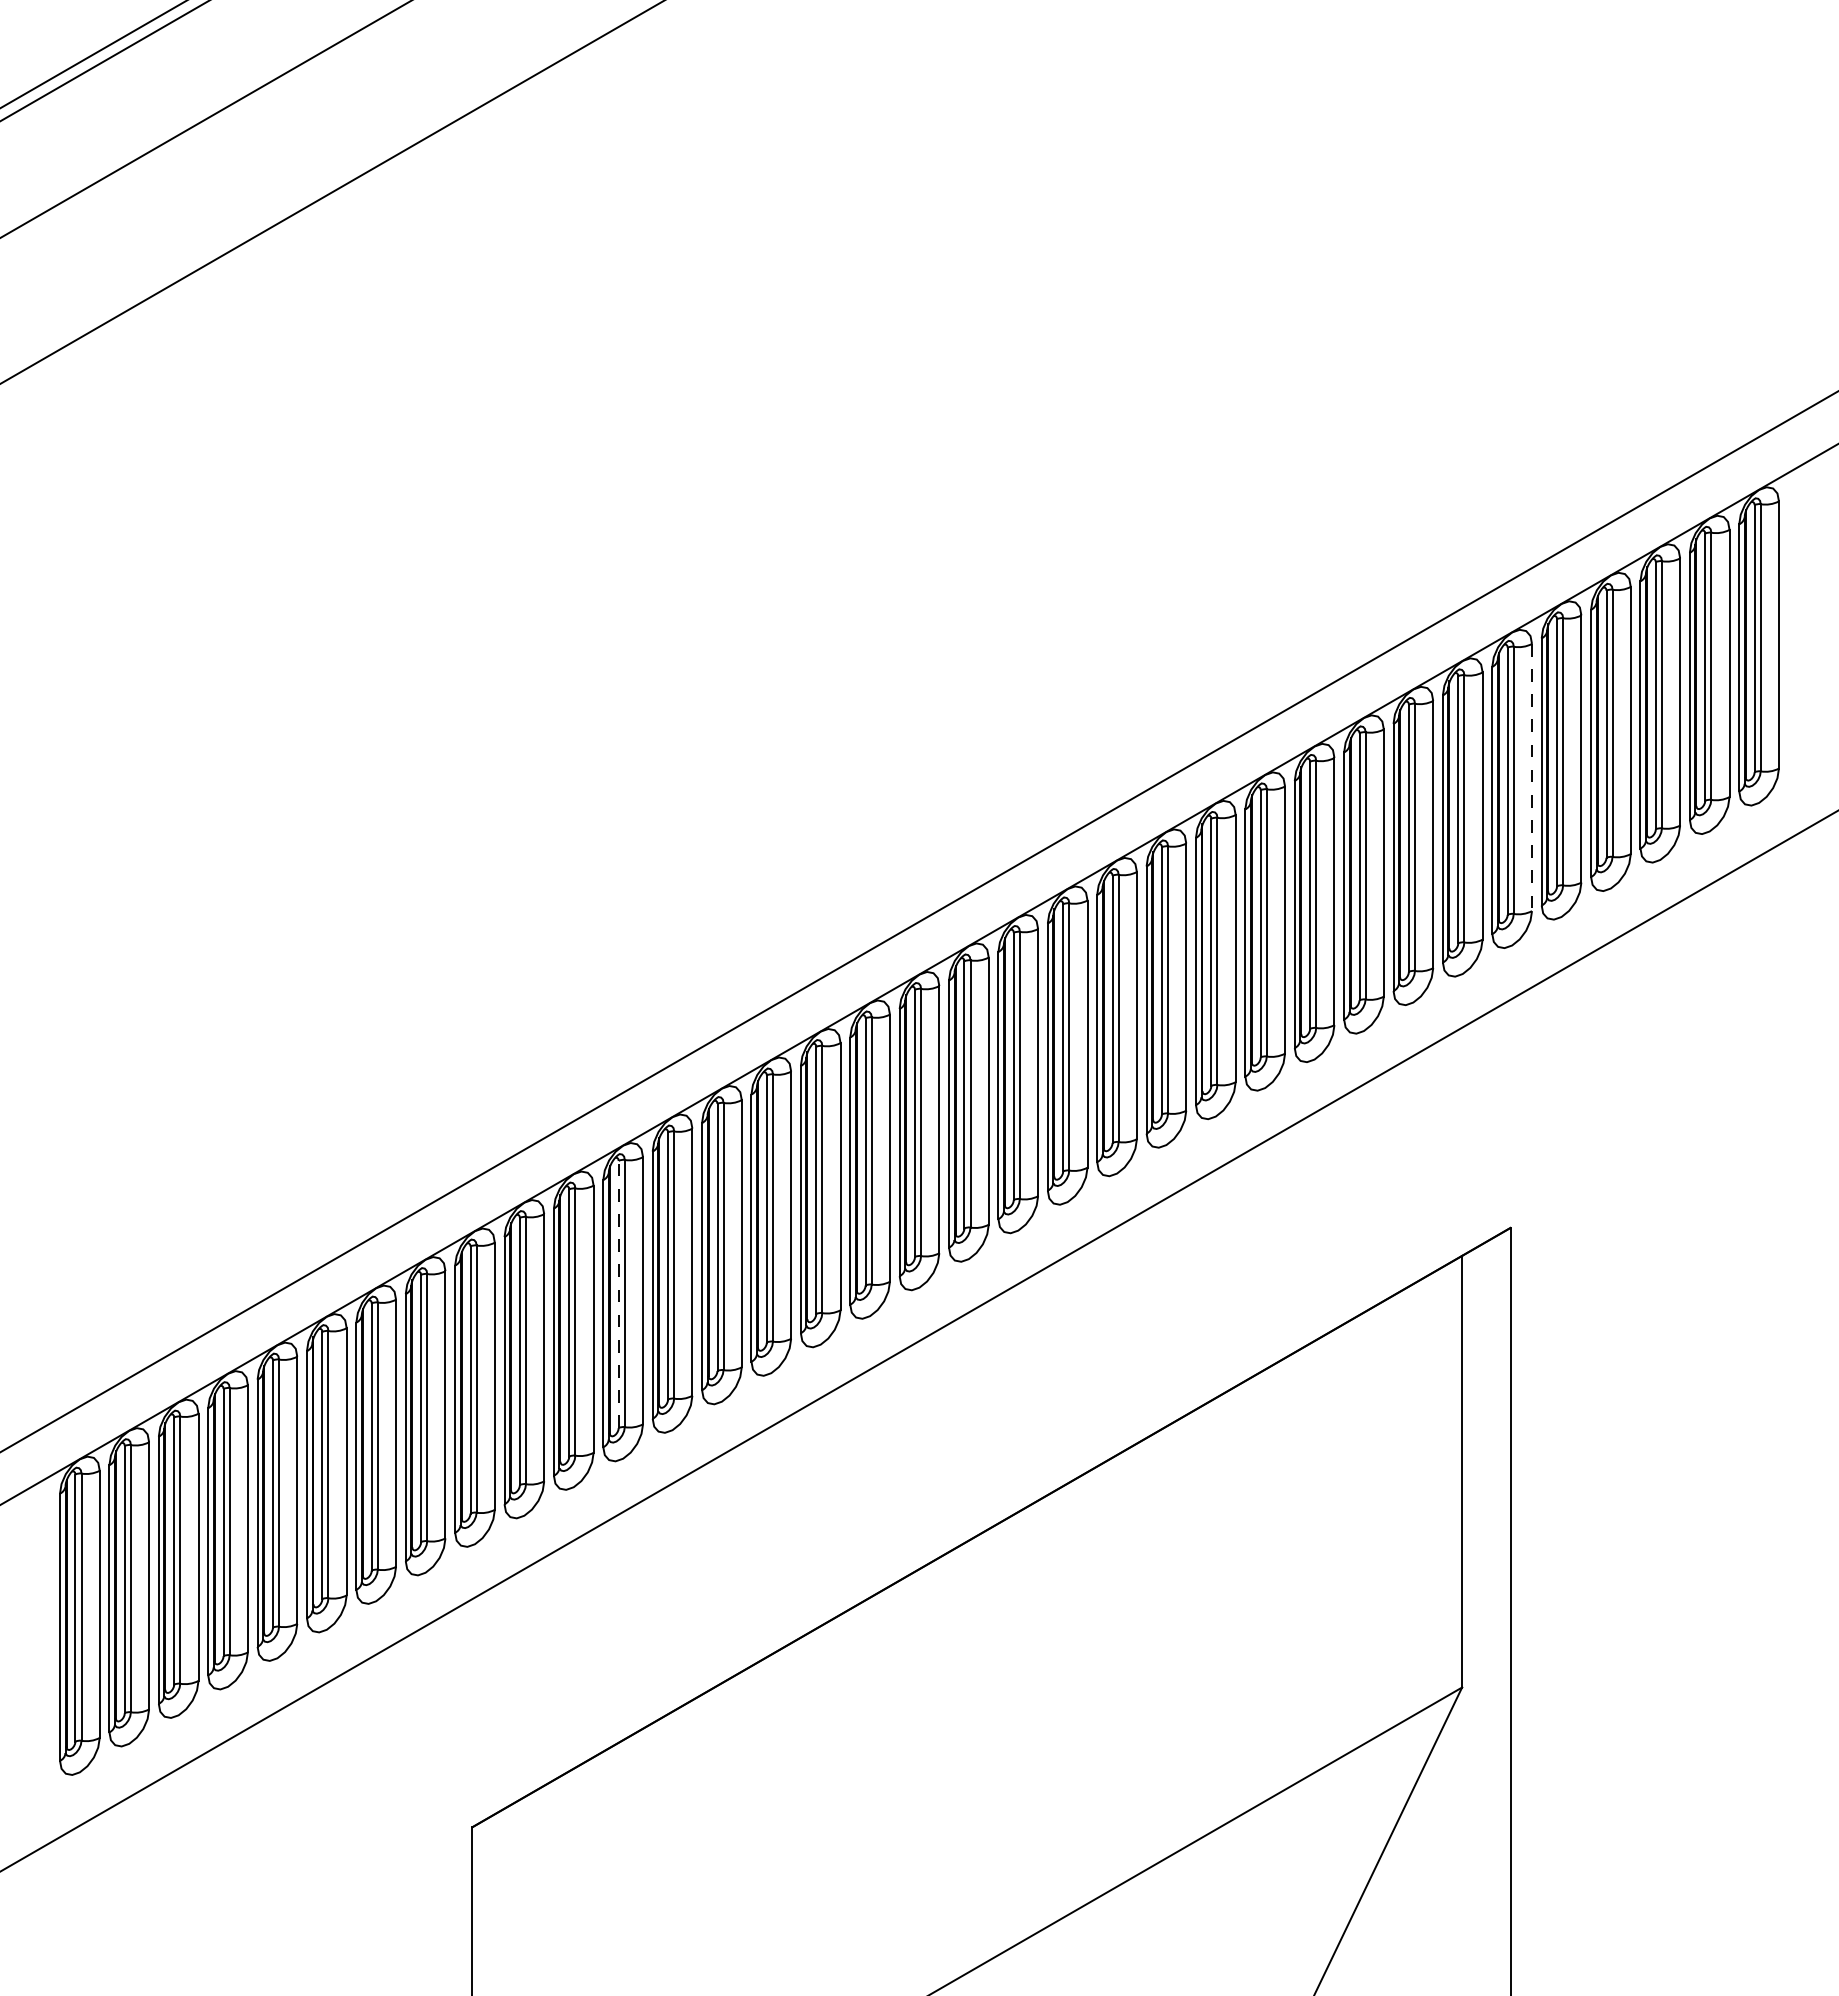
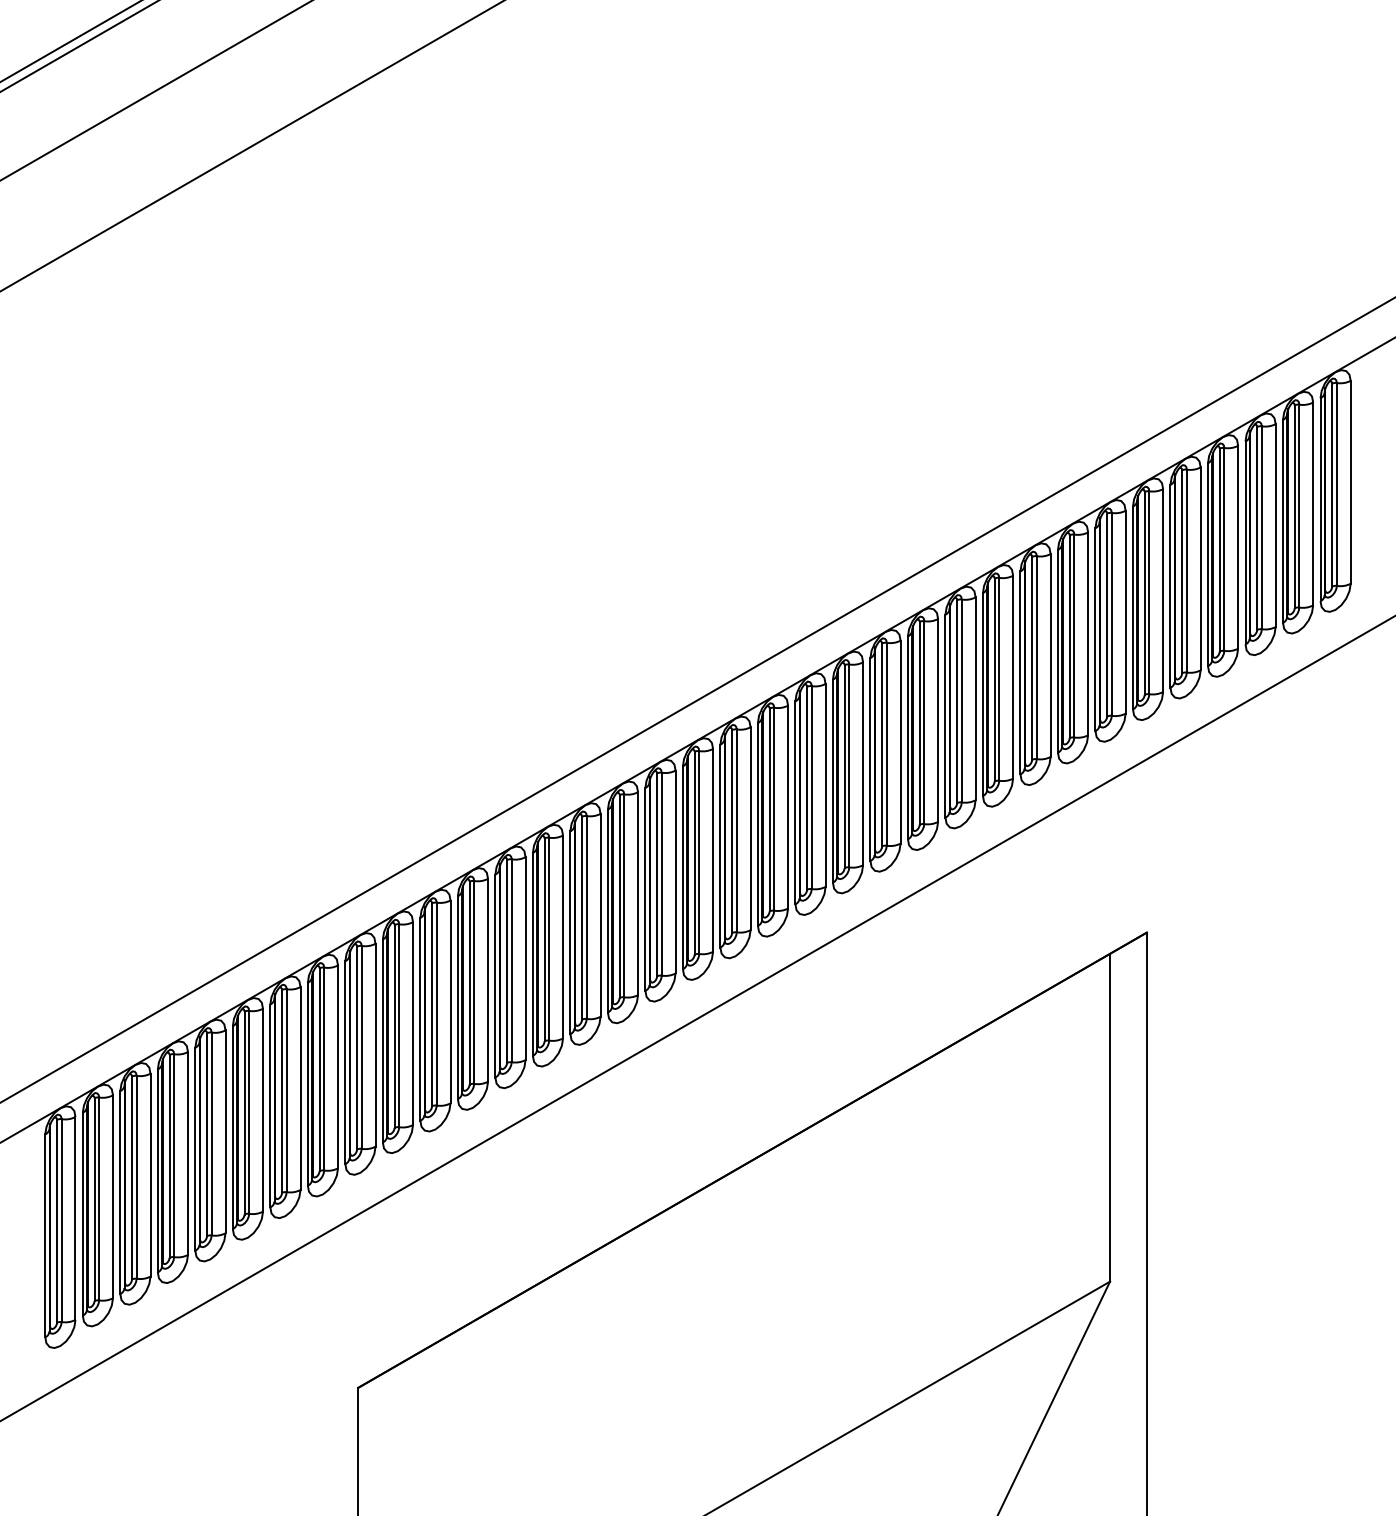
line: (1532, 777) -> (1163, 590), dashed -> solid
line: (618, 1294) -> (469, 983), dashed -> solid

